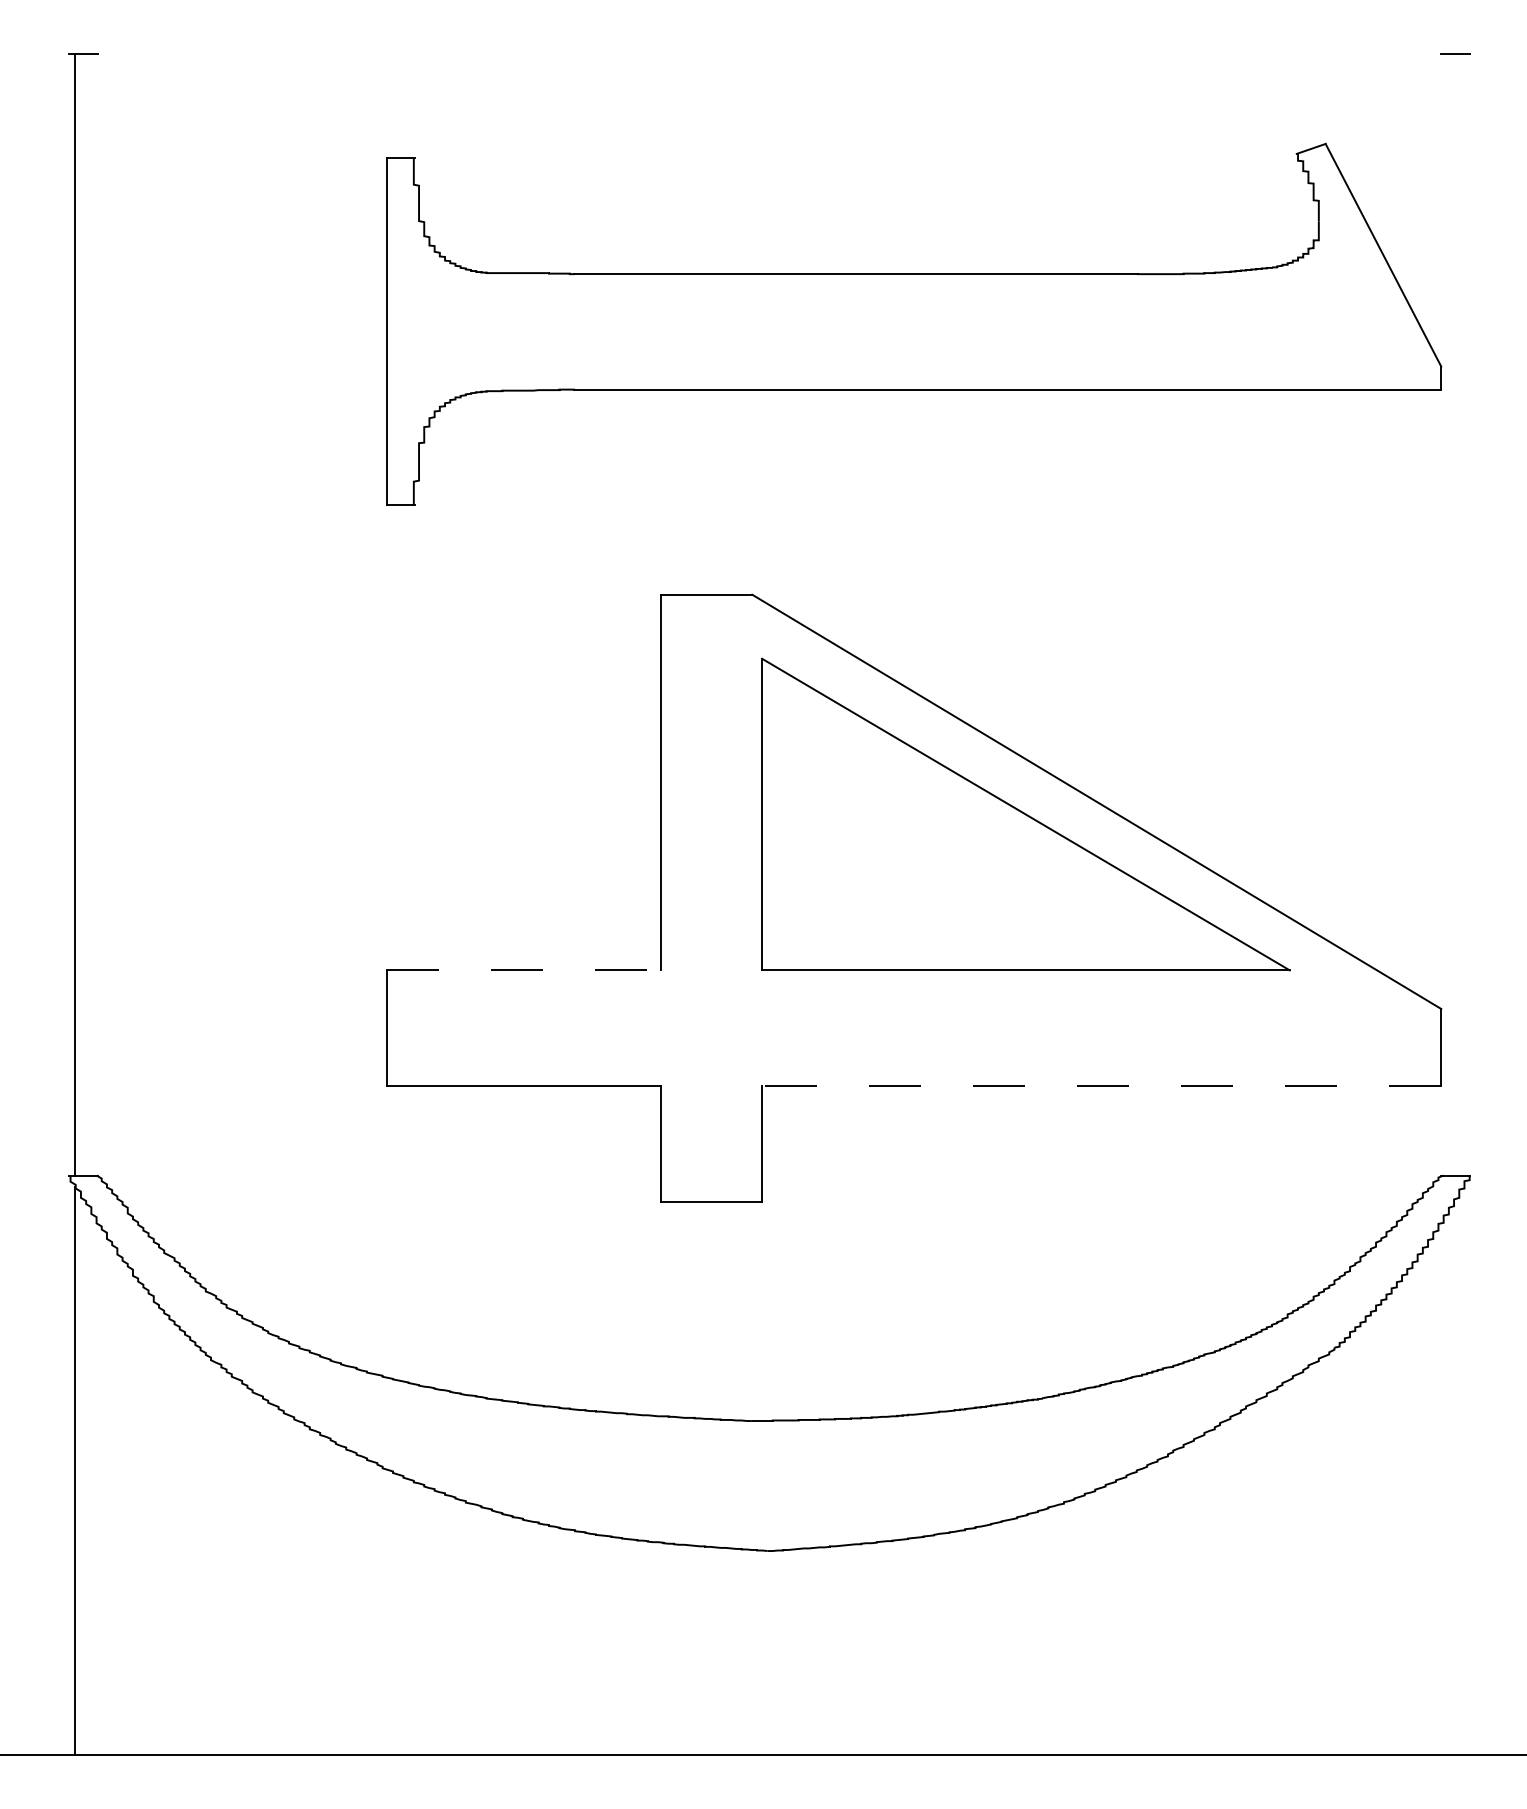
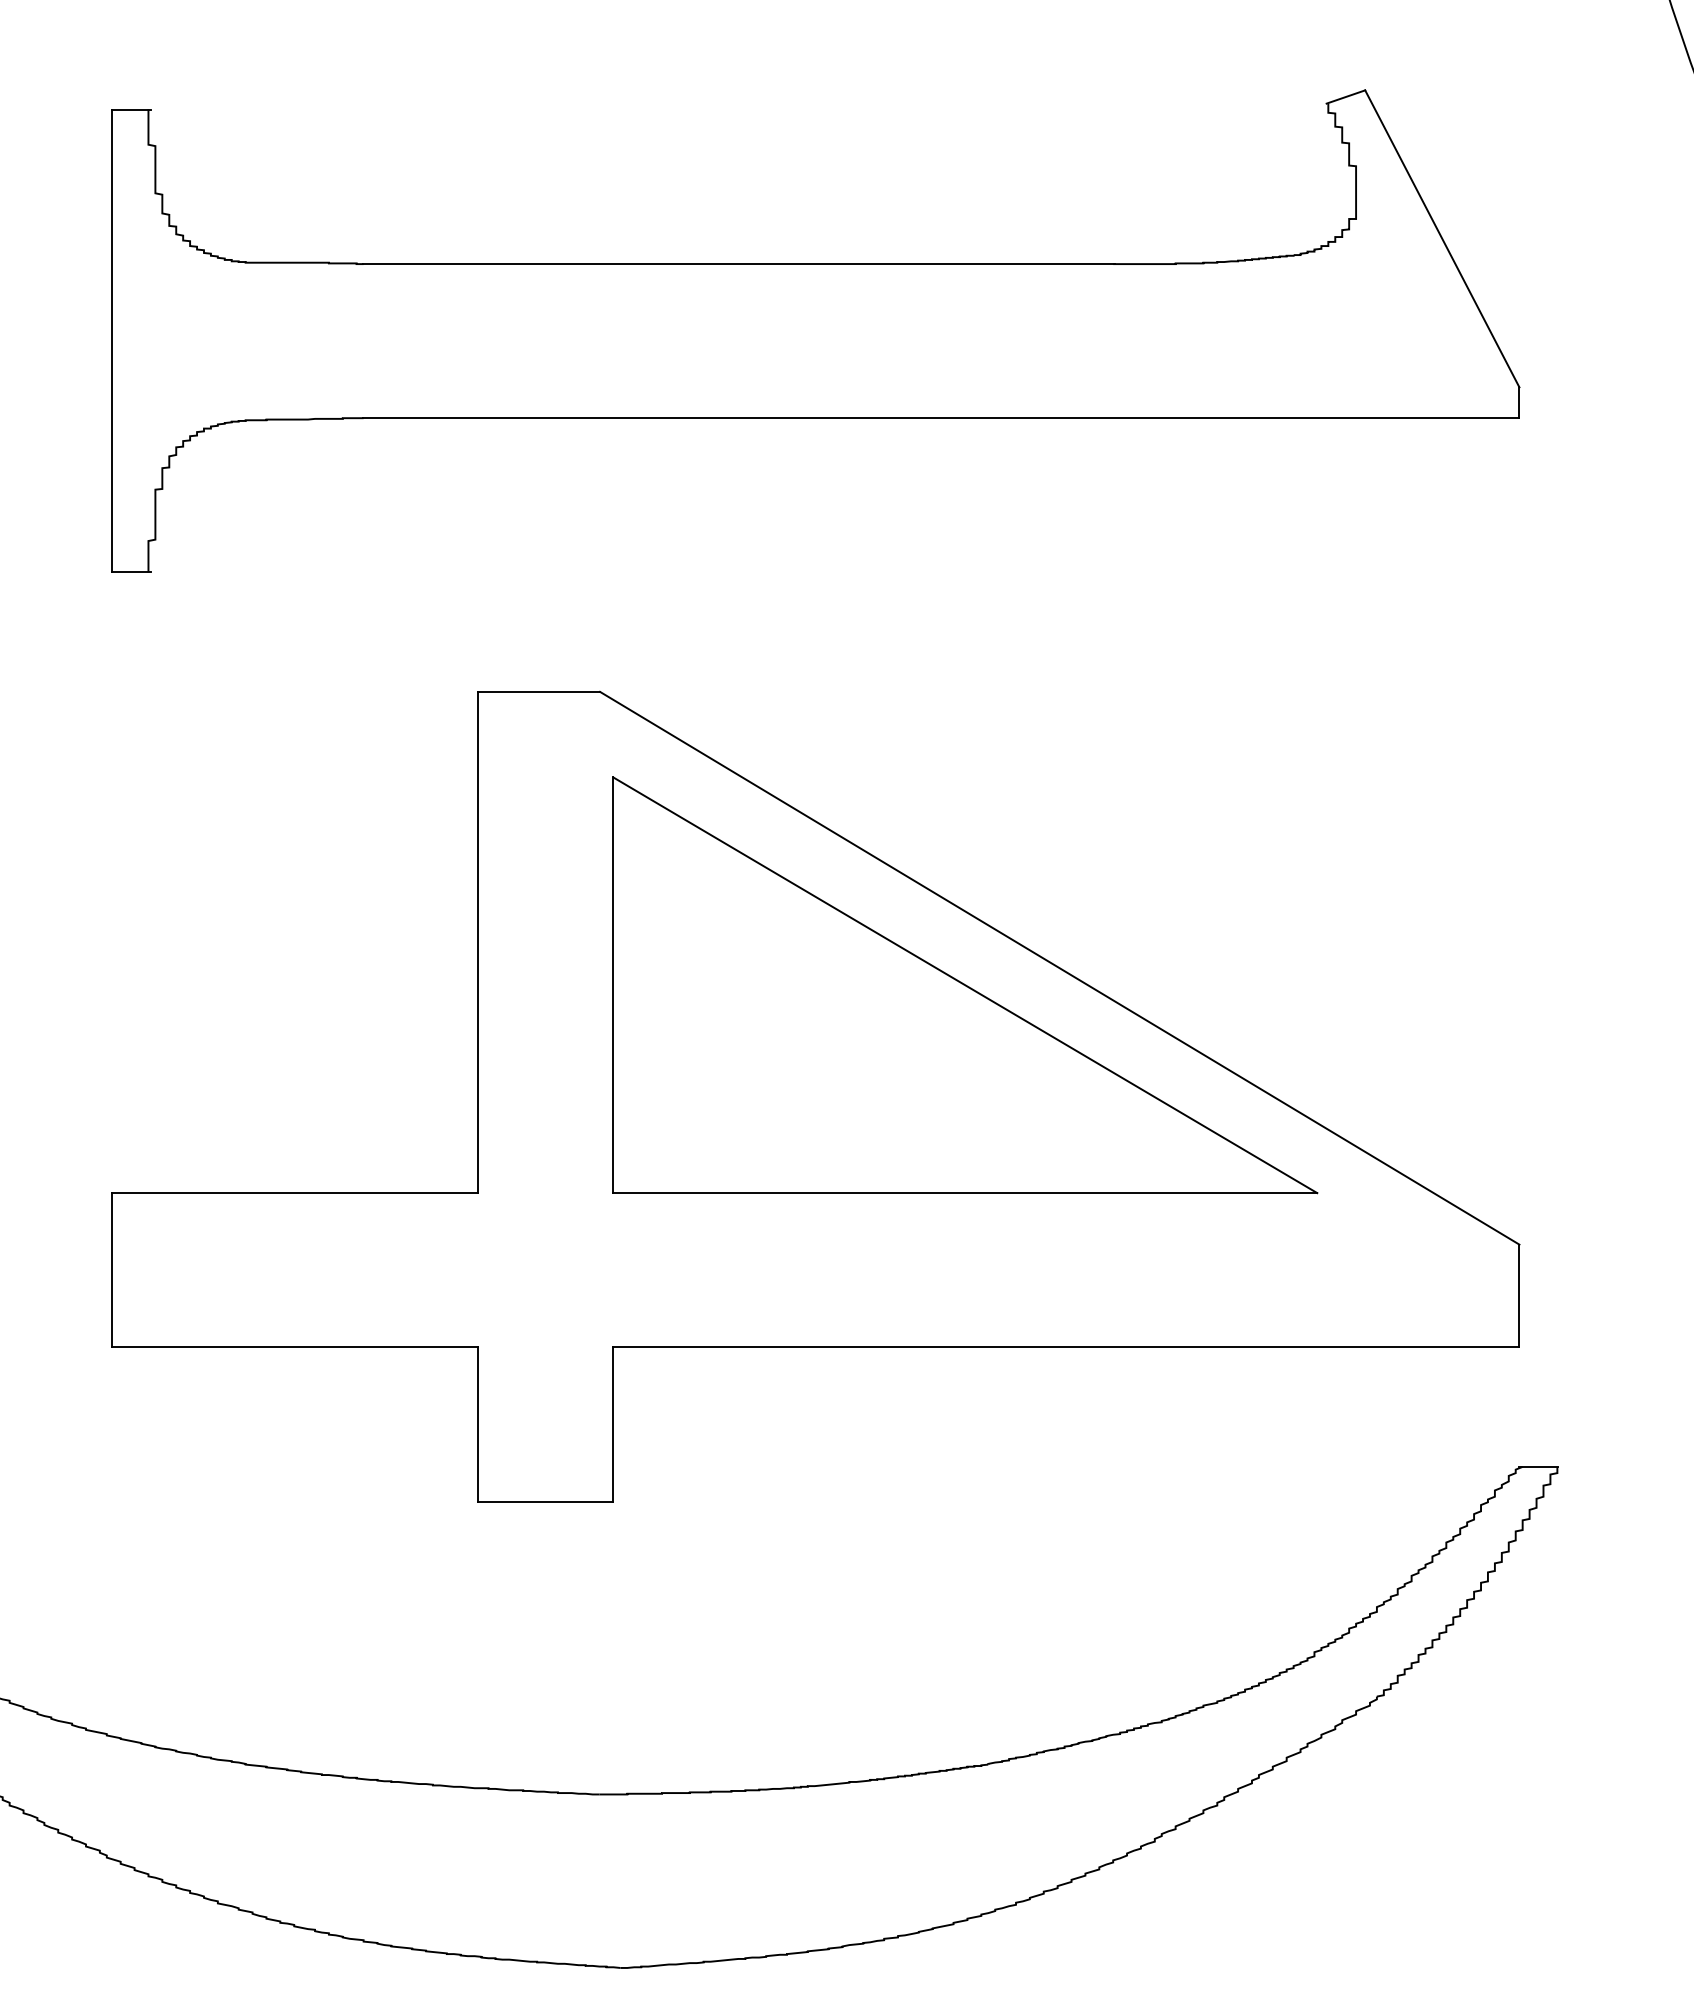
line: (524, 970) -> (296, 1193), dashed -> solid
line: (1101, 1085) -> (1066, 1346), dashed -> solid

